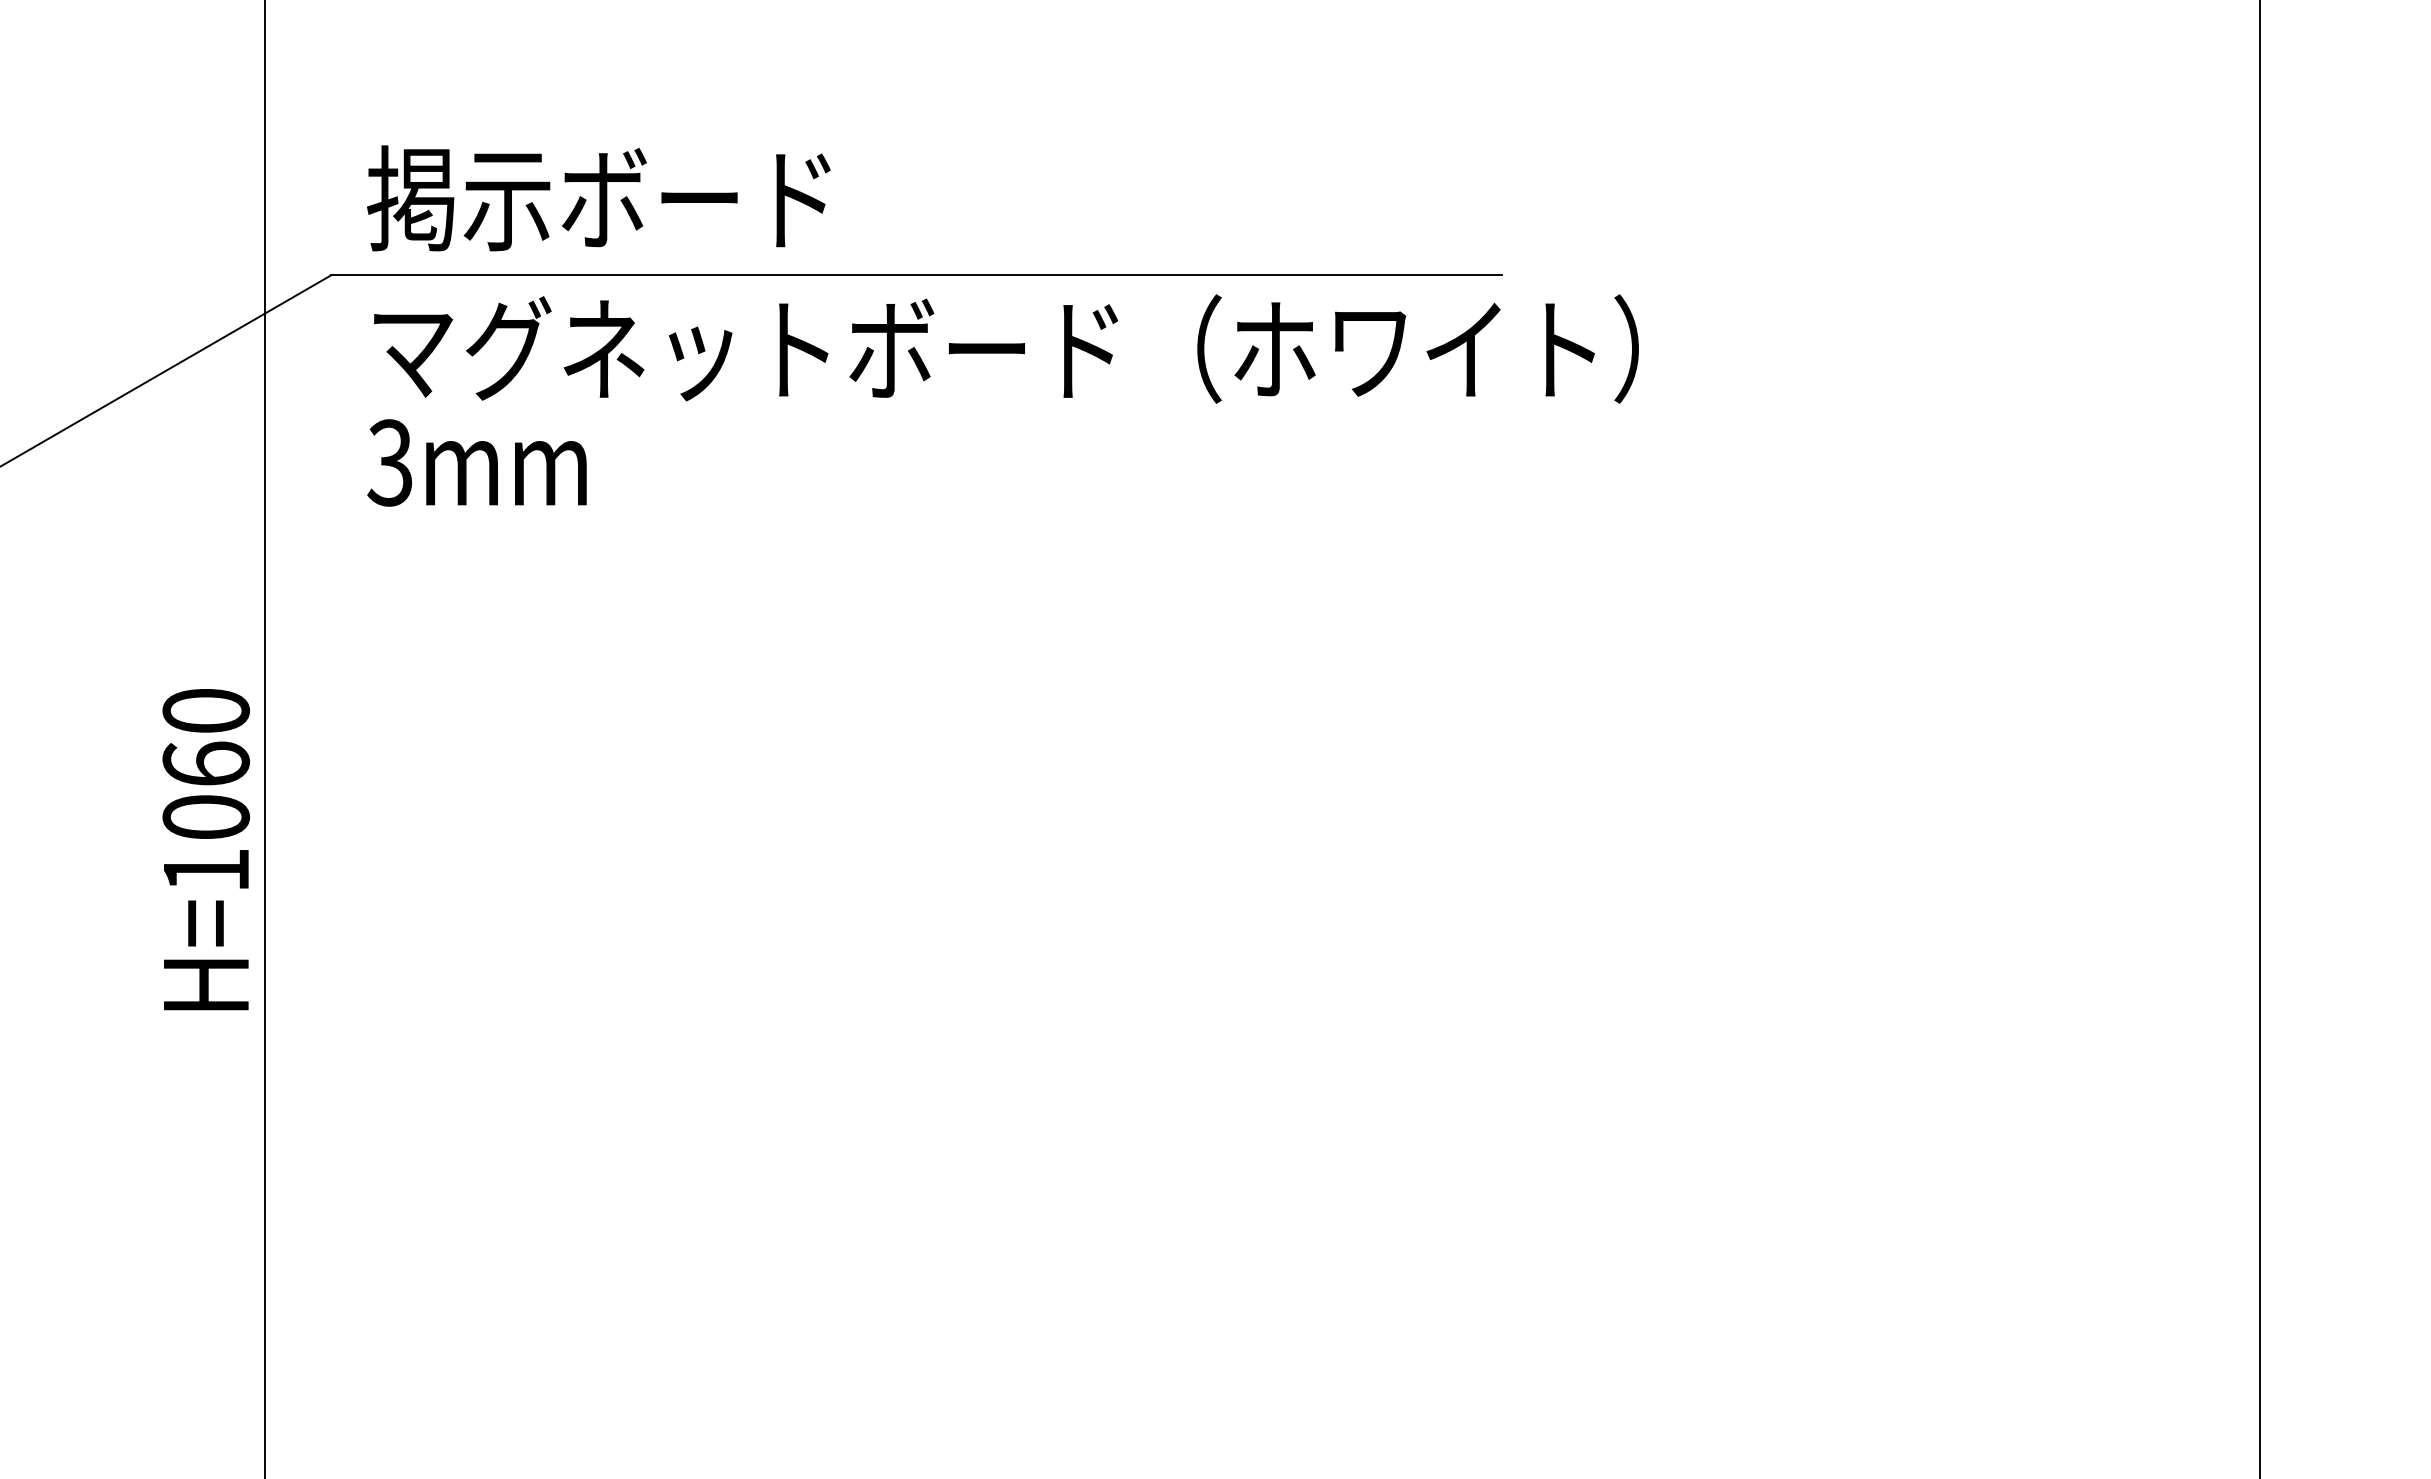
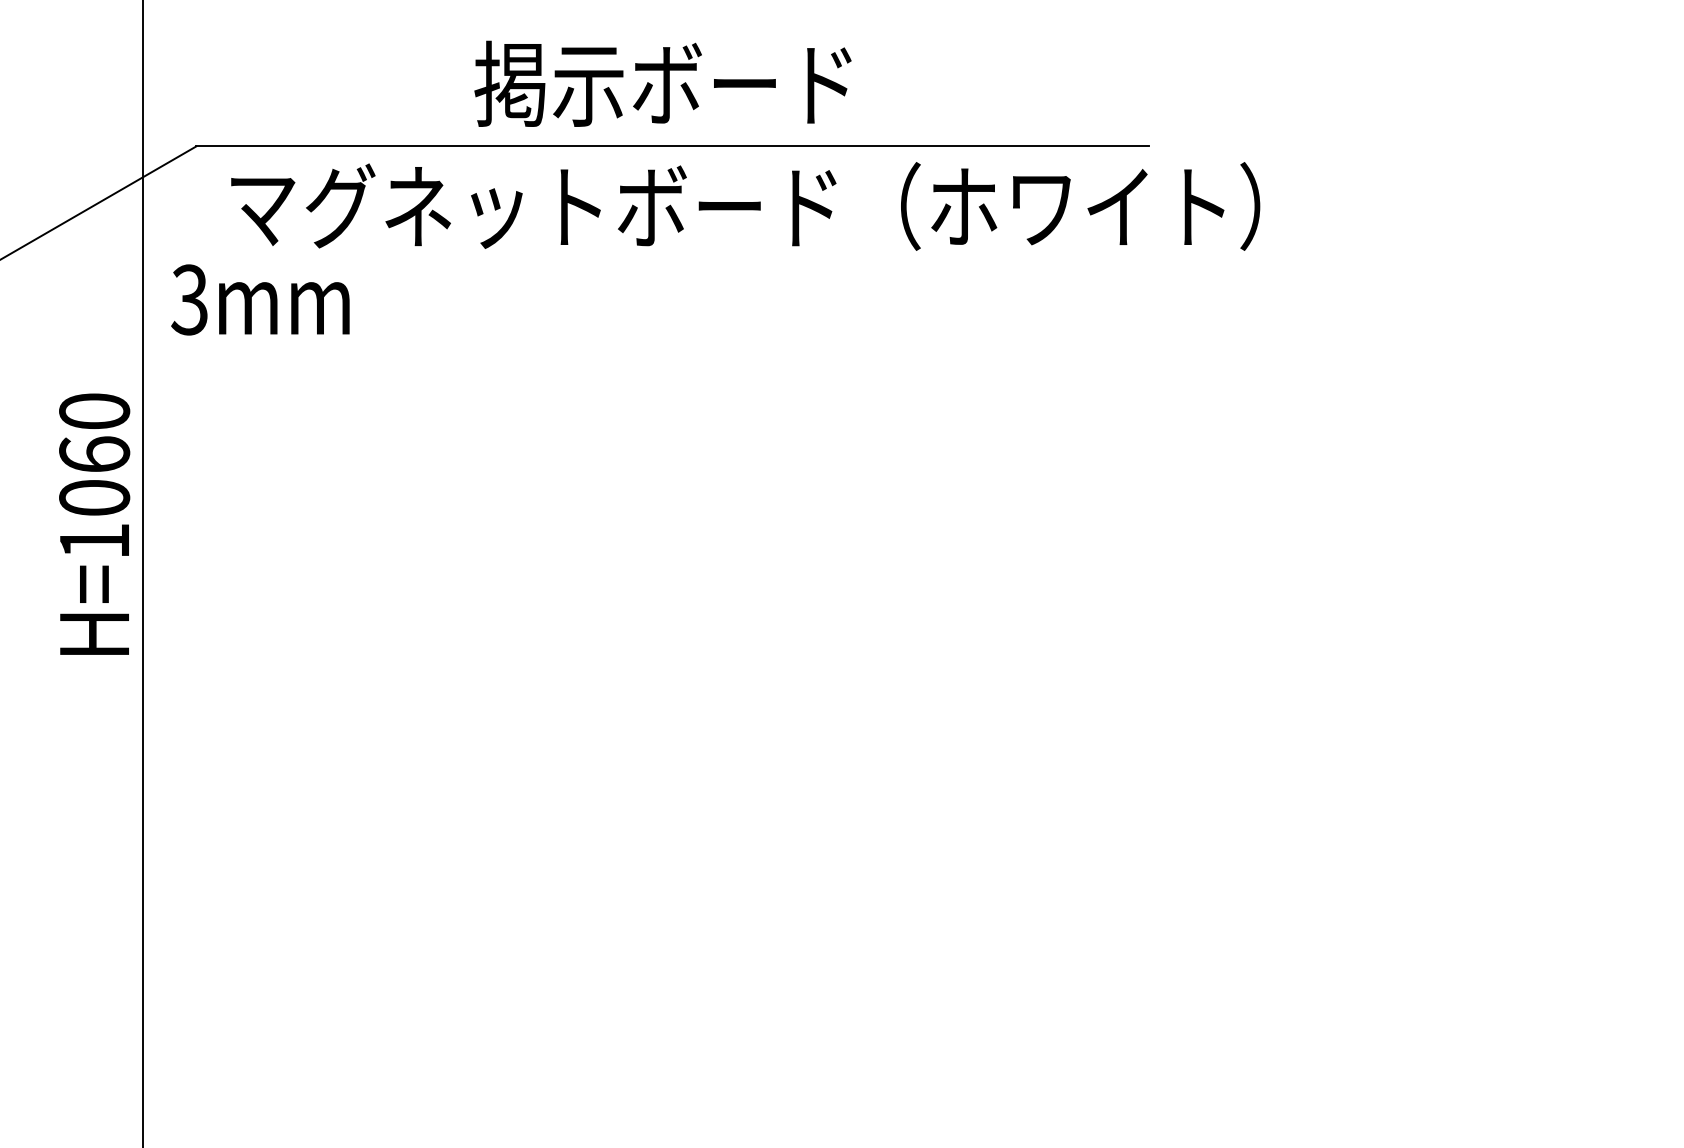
text: (598, 198) -> (662, 83), moved
text: (476, 462) -> (259, 299), moved
text: (205, 849) -> (93, 524), moved

